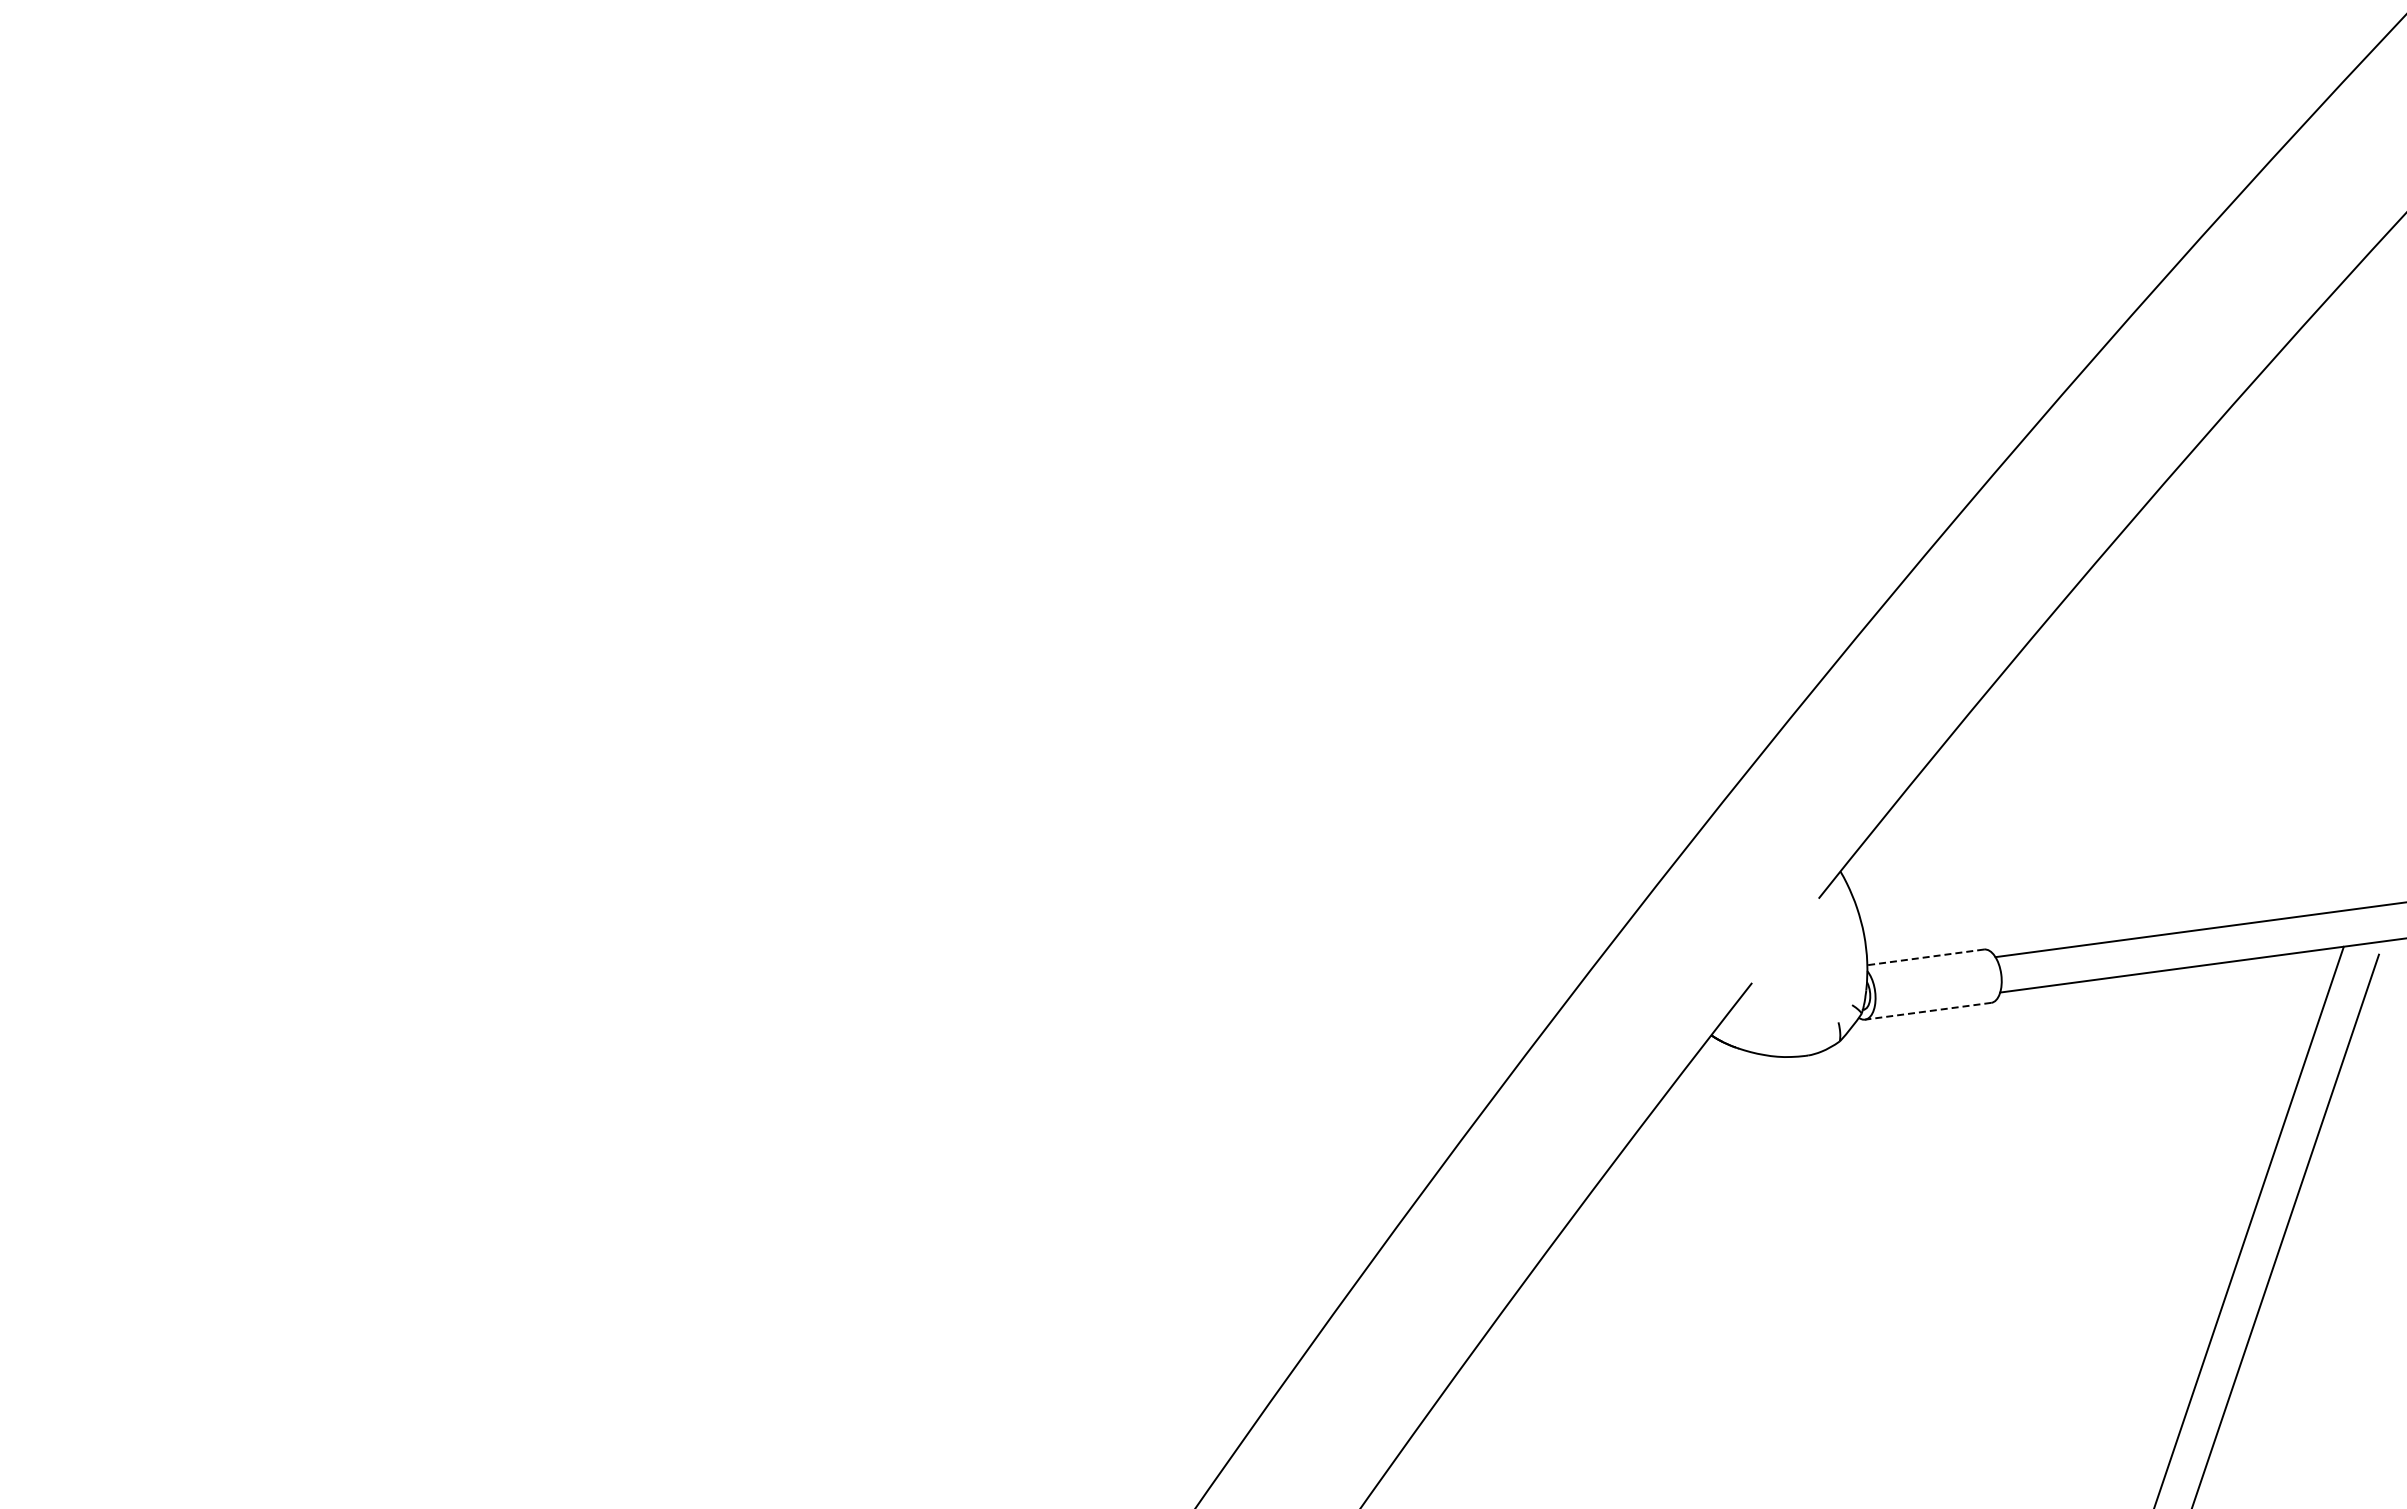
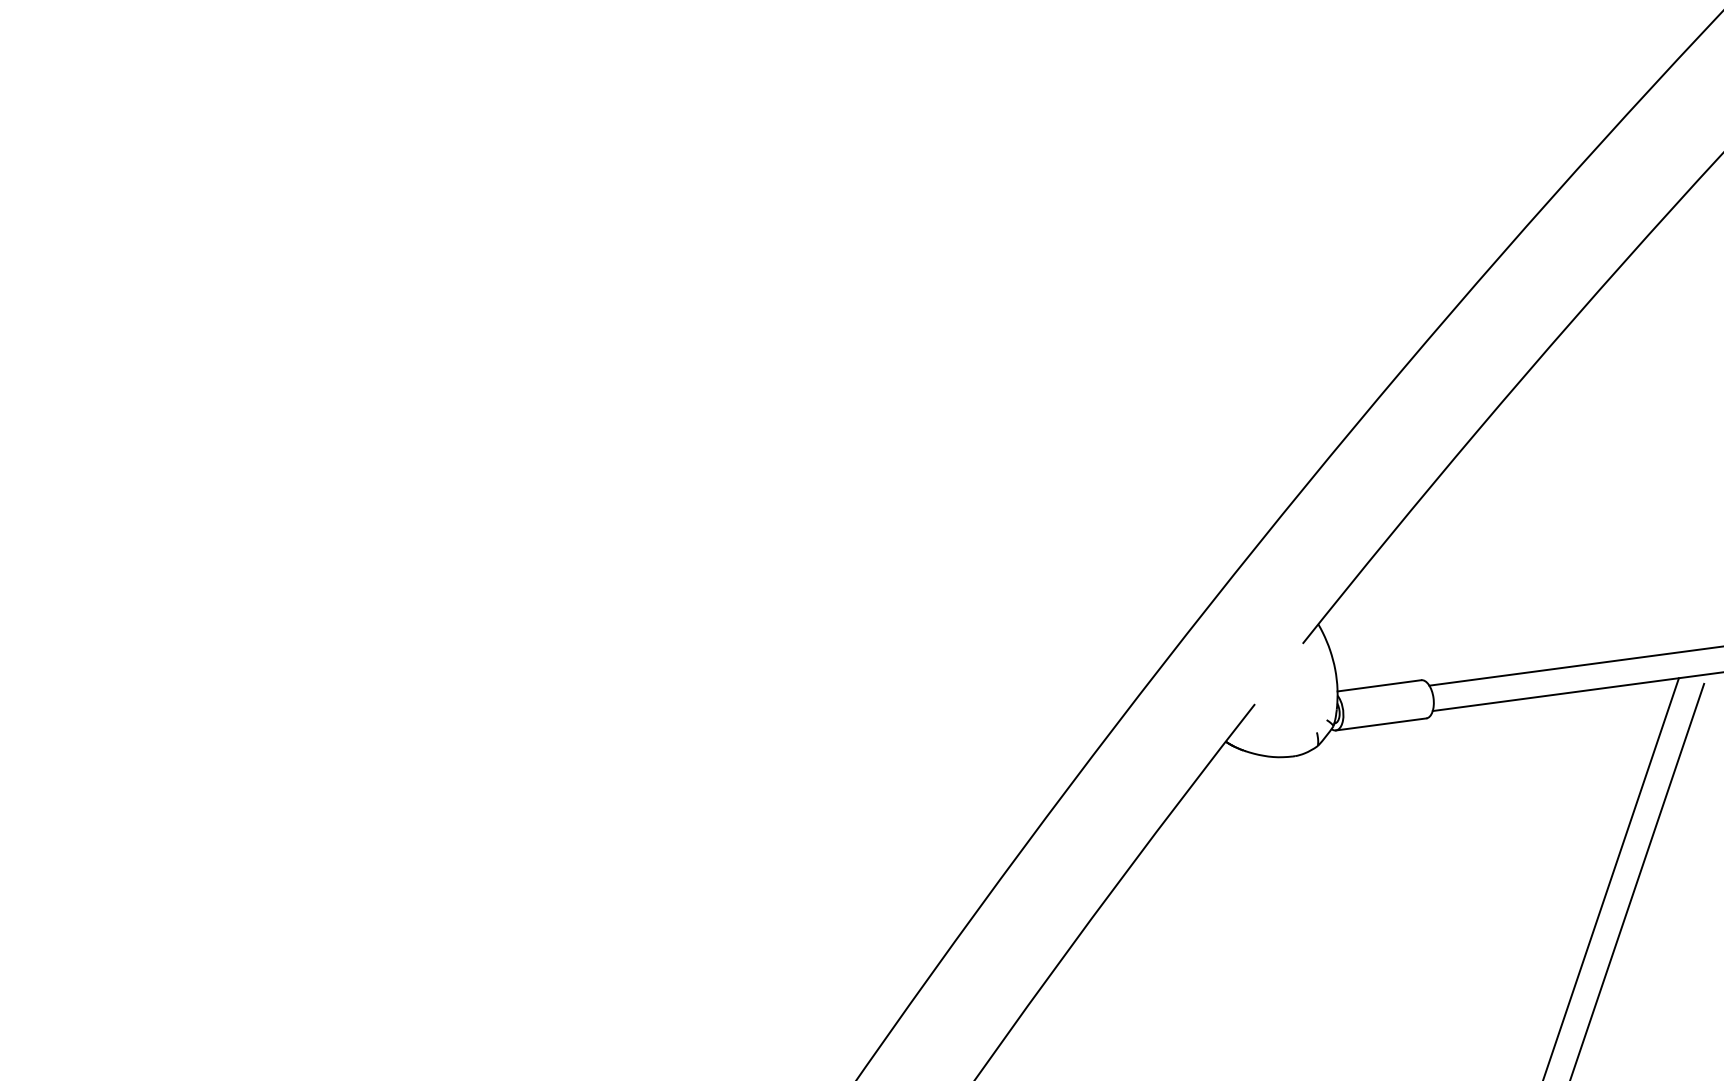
line: (1925, 957) -> (1379, 685), dashed -> solid
line: (1928, 1011) -> (1381, 724), dashed -> solid

